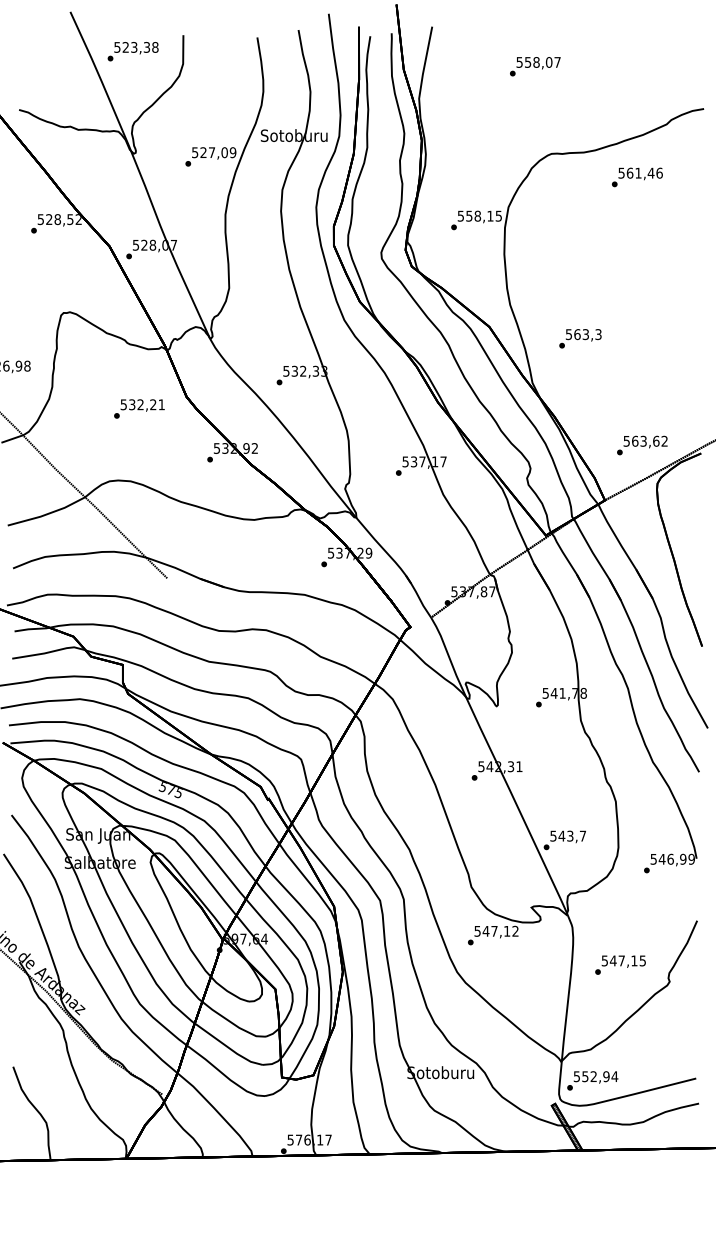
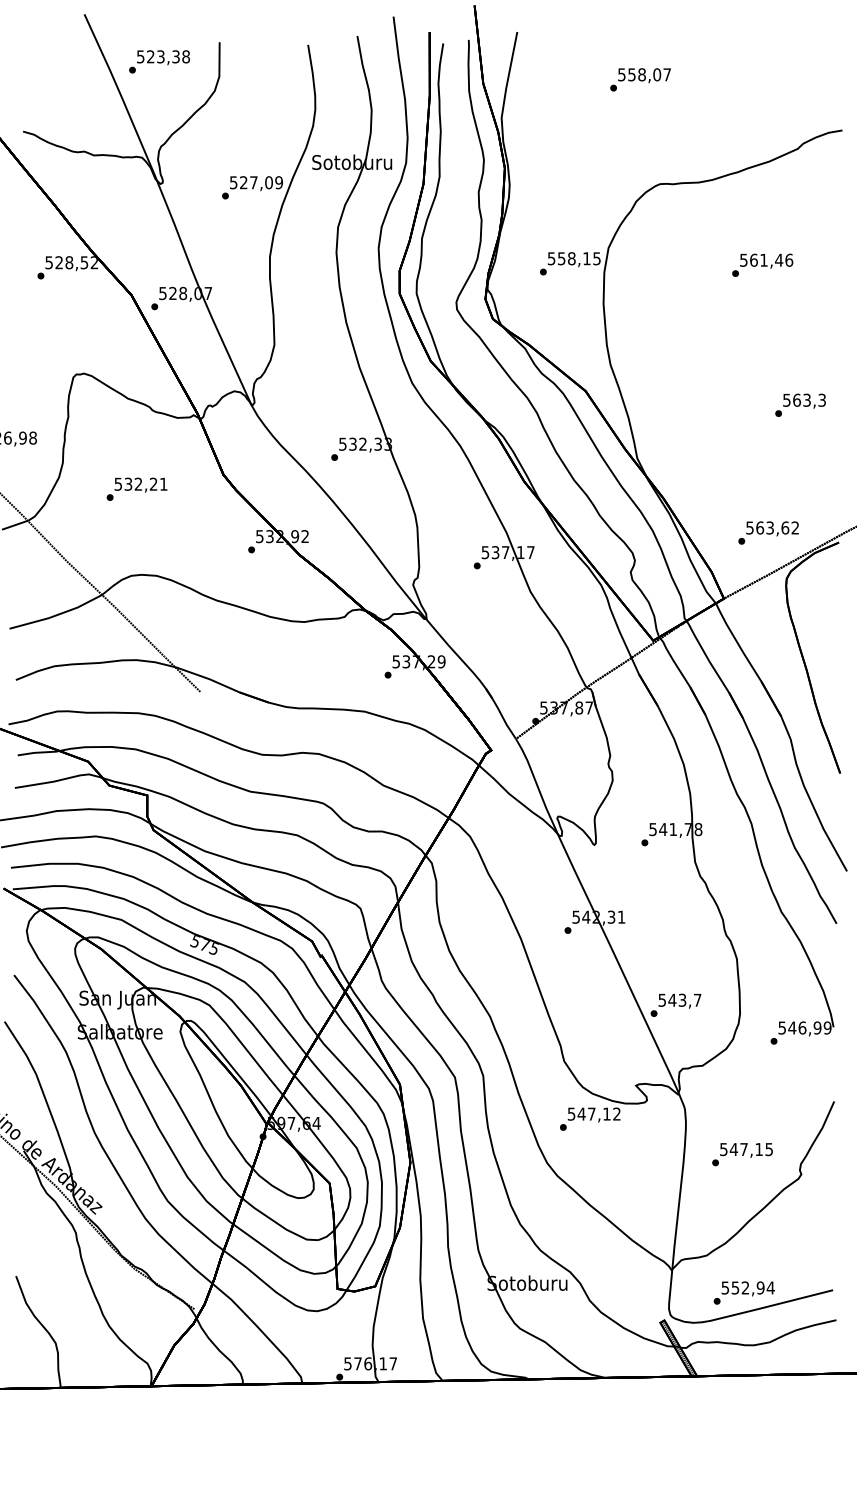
text: (637, 176) -> (762, 264), moved
text: (580, 338) -> (800, 404), moved
text: (138, 408) -> (136, 488), moved
text: (592, 1080) -> (743, 1292), moved

